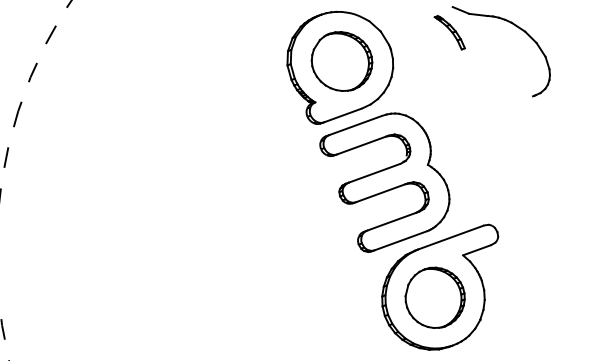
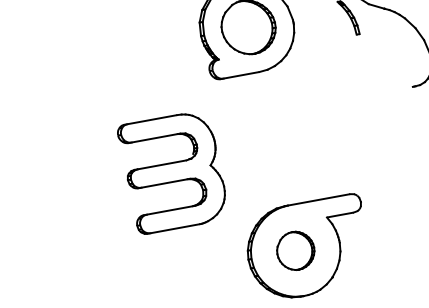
part: (384, 182) -> (169, 174), moved
part: (434, 297) -> (295, 250), size x0.7

